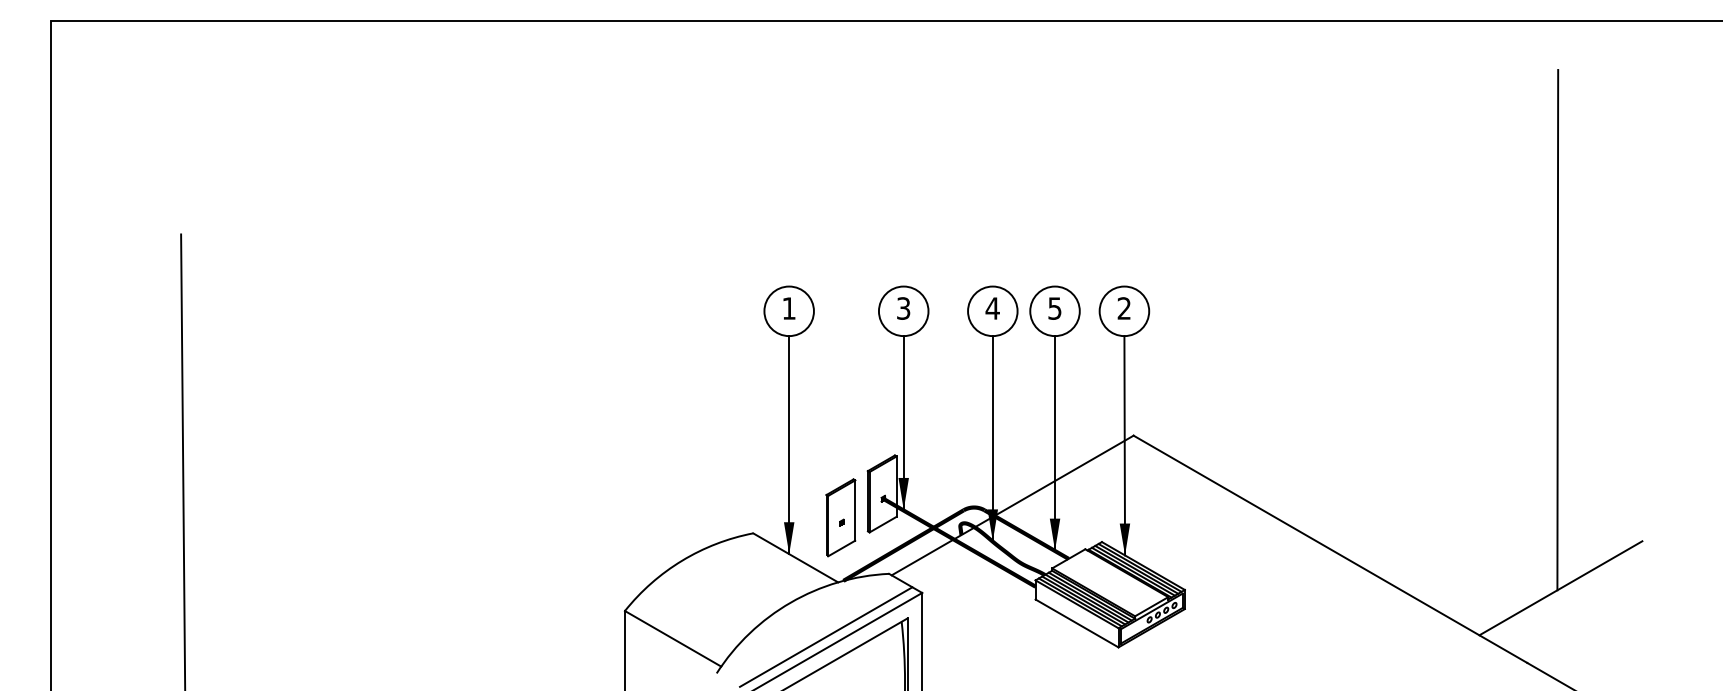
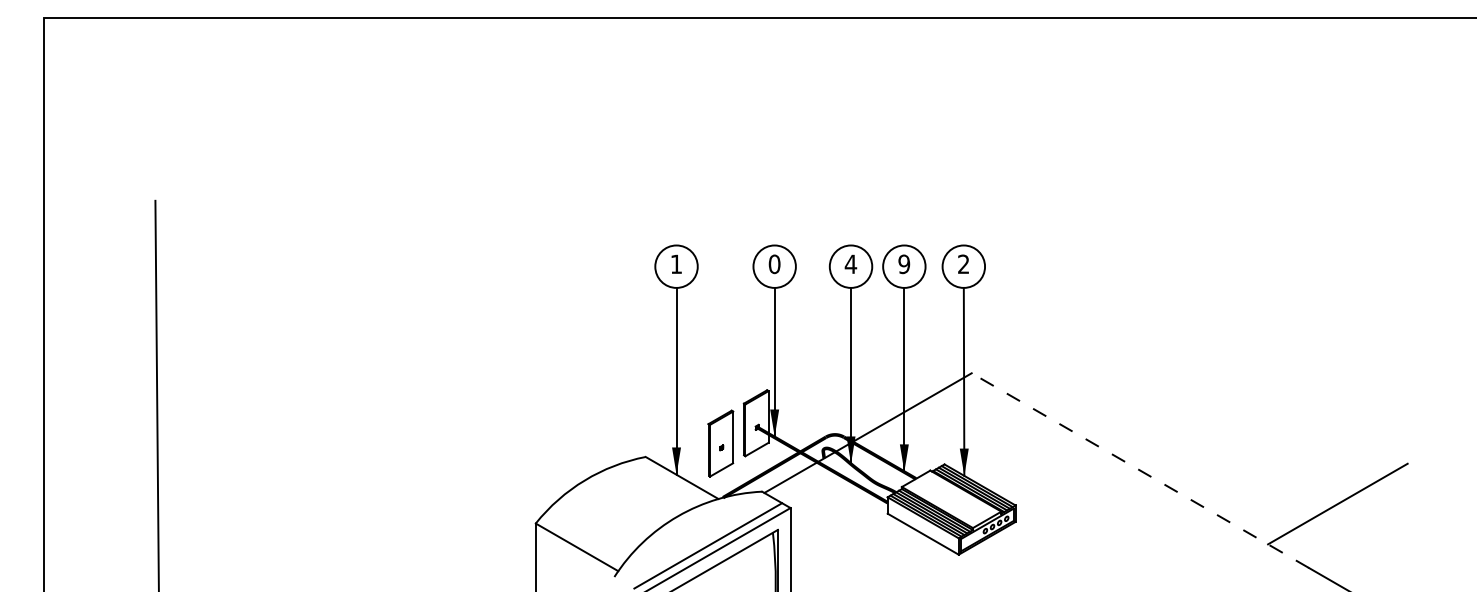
text: (1055, 307) -> (904, 263), 5 -> 9
text: (903, 308) -> (774, 264), 3 -> 0
line: (1556, 329) -> (1334, 282), removed
line: (1330, 549) -> (1140, 470), solid -> dashed

